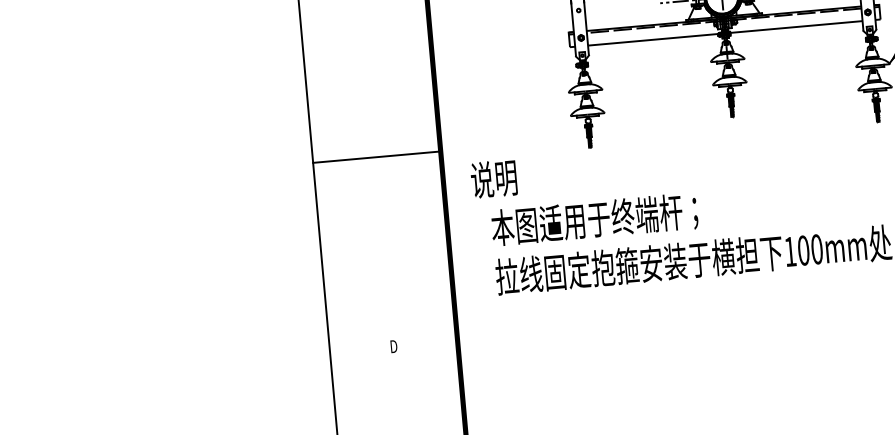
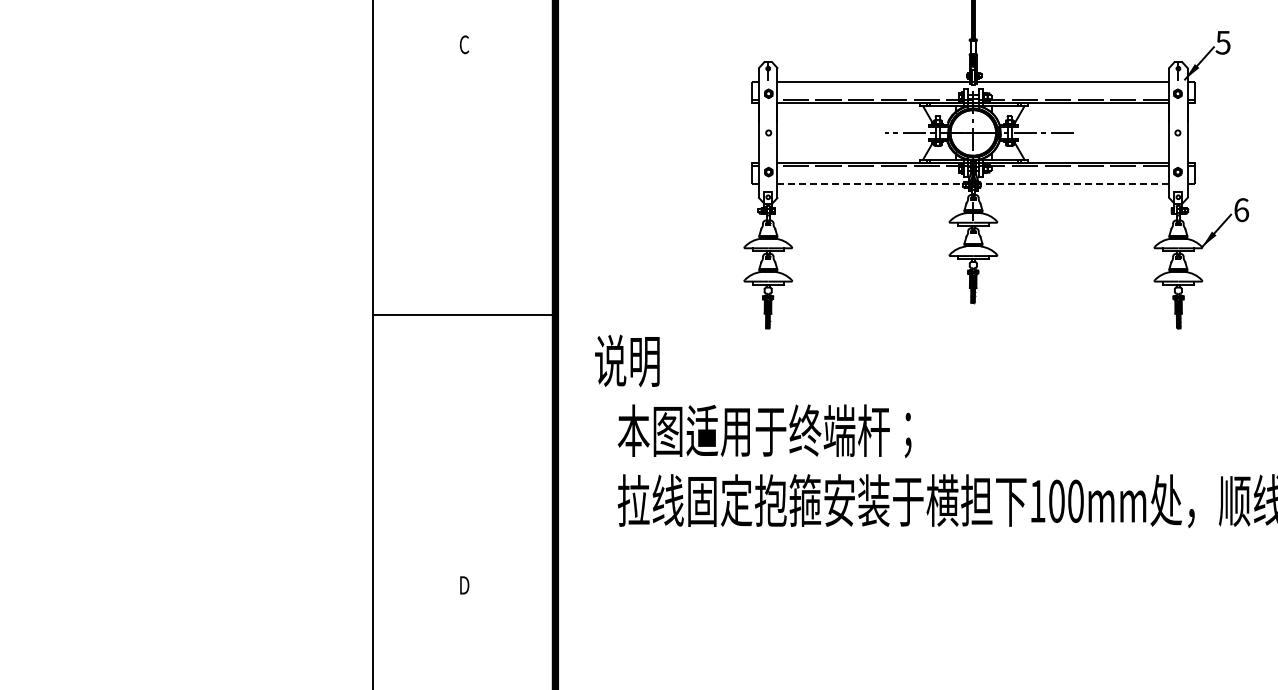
line: (725, 33) -> (973, 183), solid -> dashed

